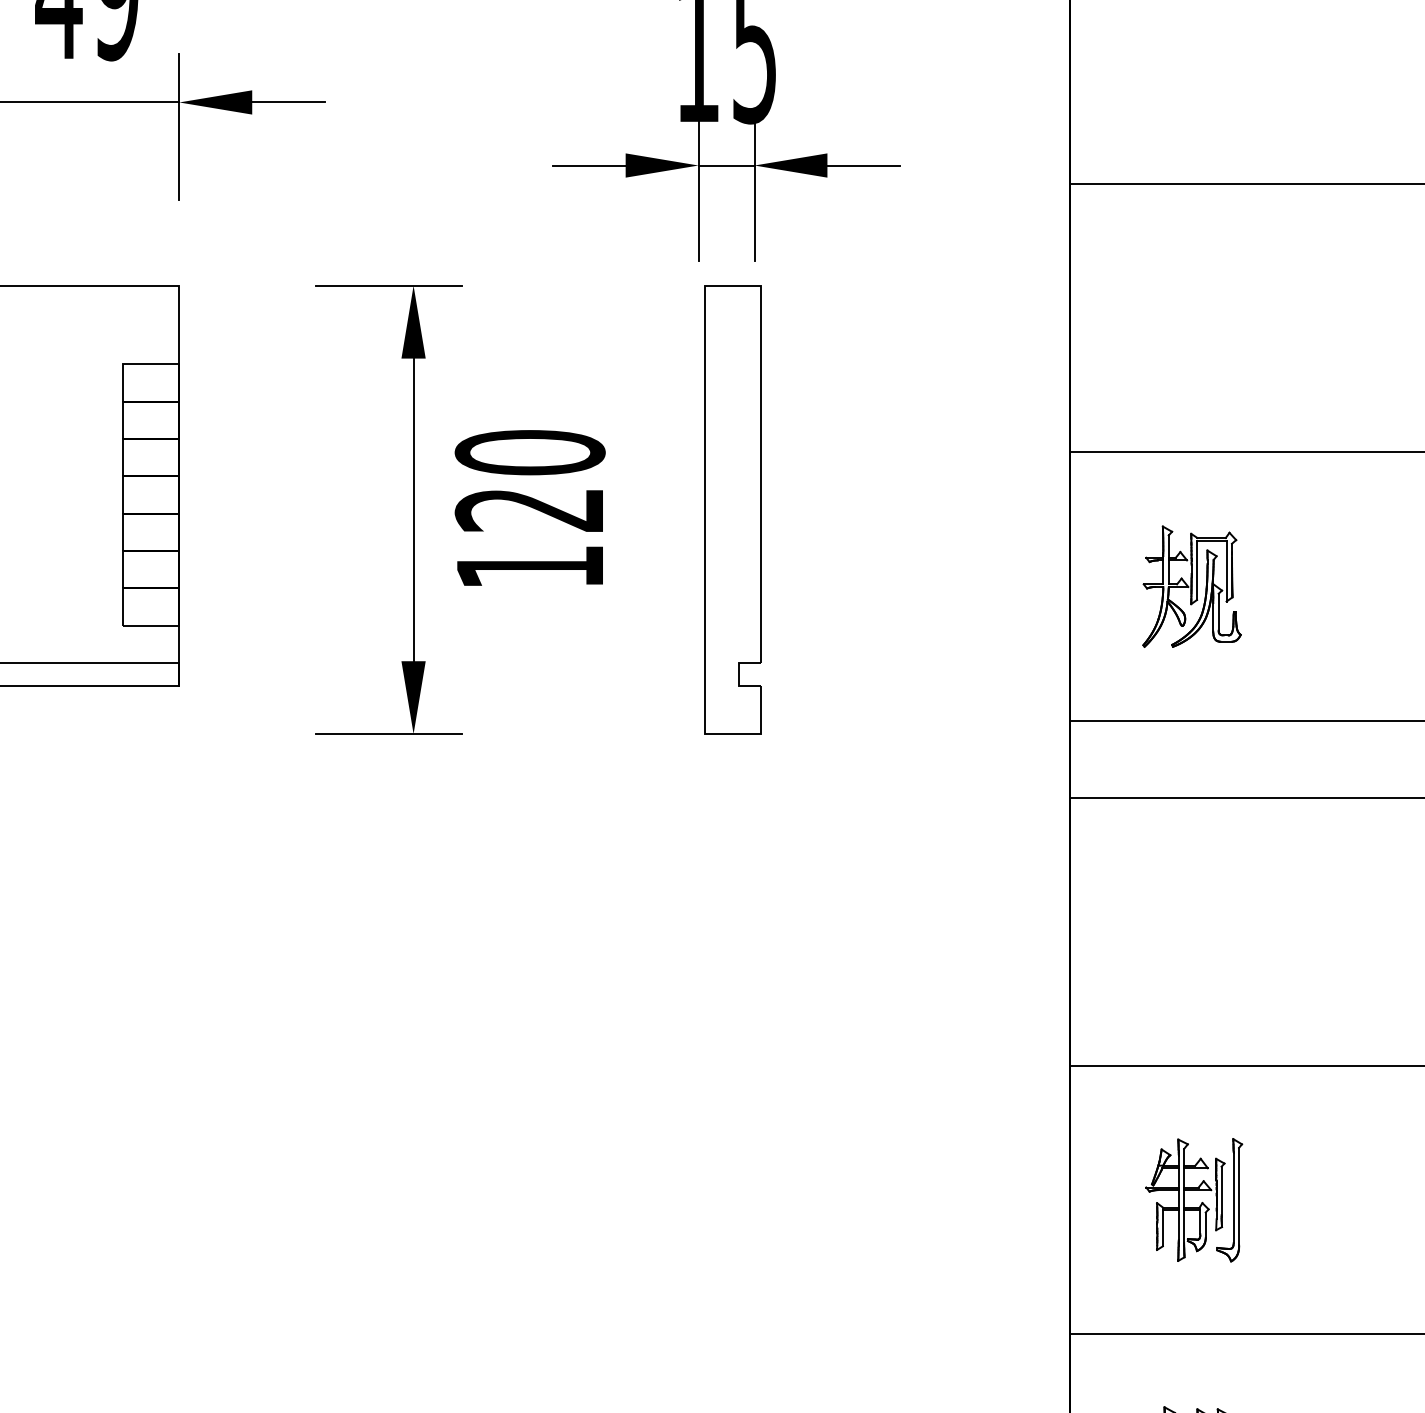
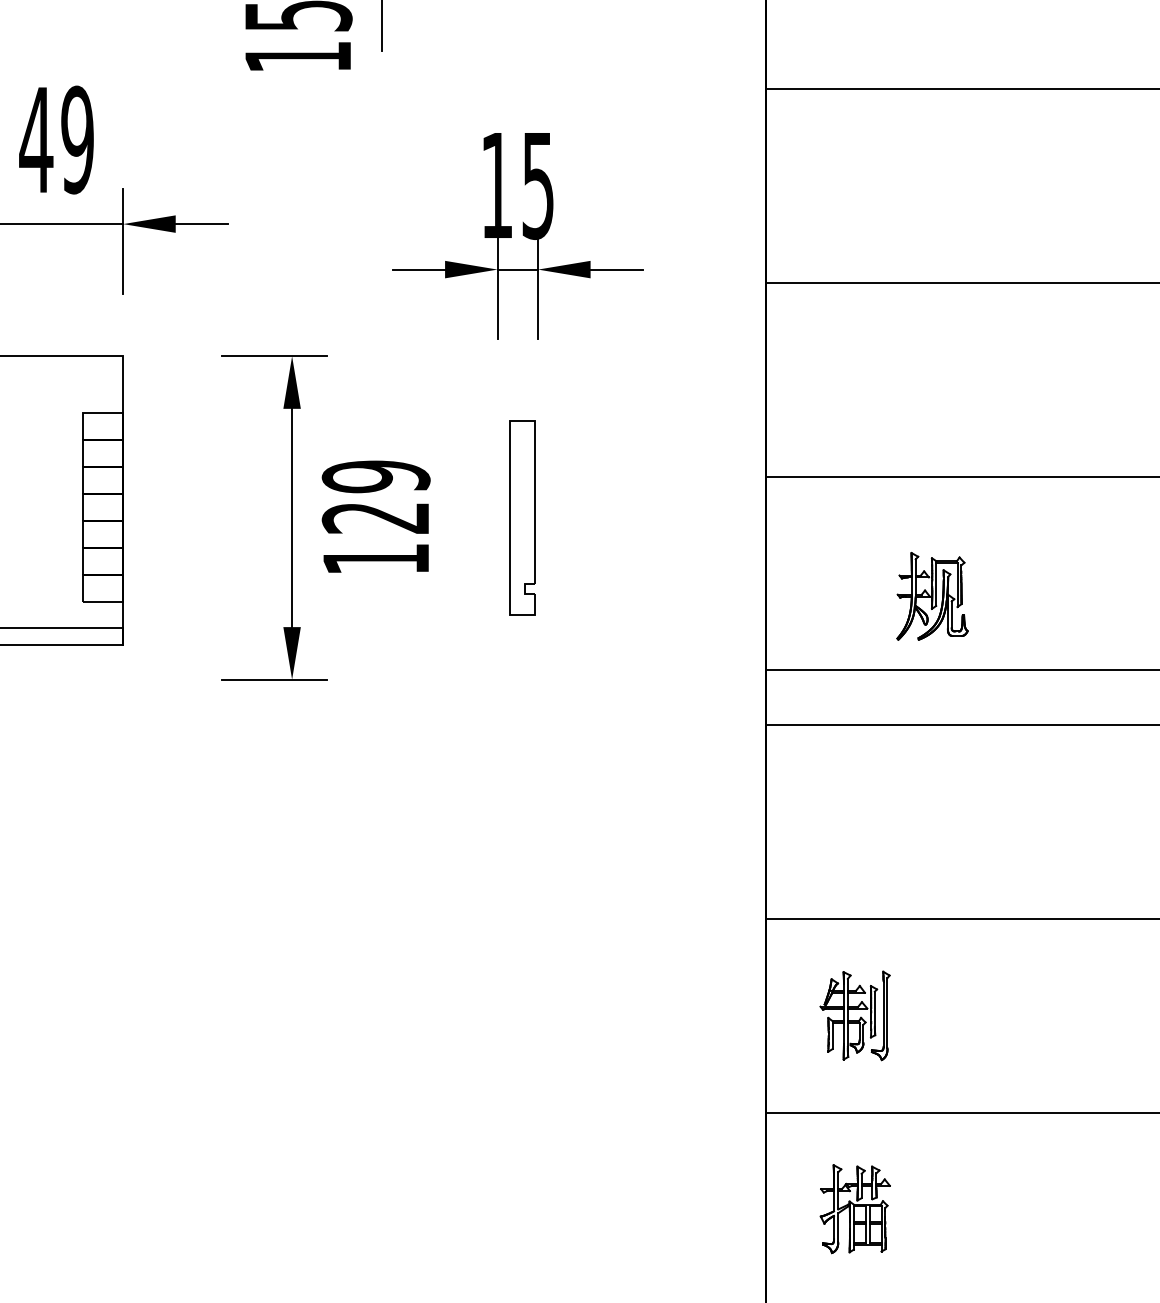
text: (529, 452) -> (375, 476), 120 -> 129
part: (733, 509) -> (522, 517), size x0.6
part: (1191, 586) -> (932, 596), moved

